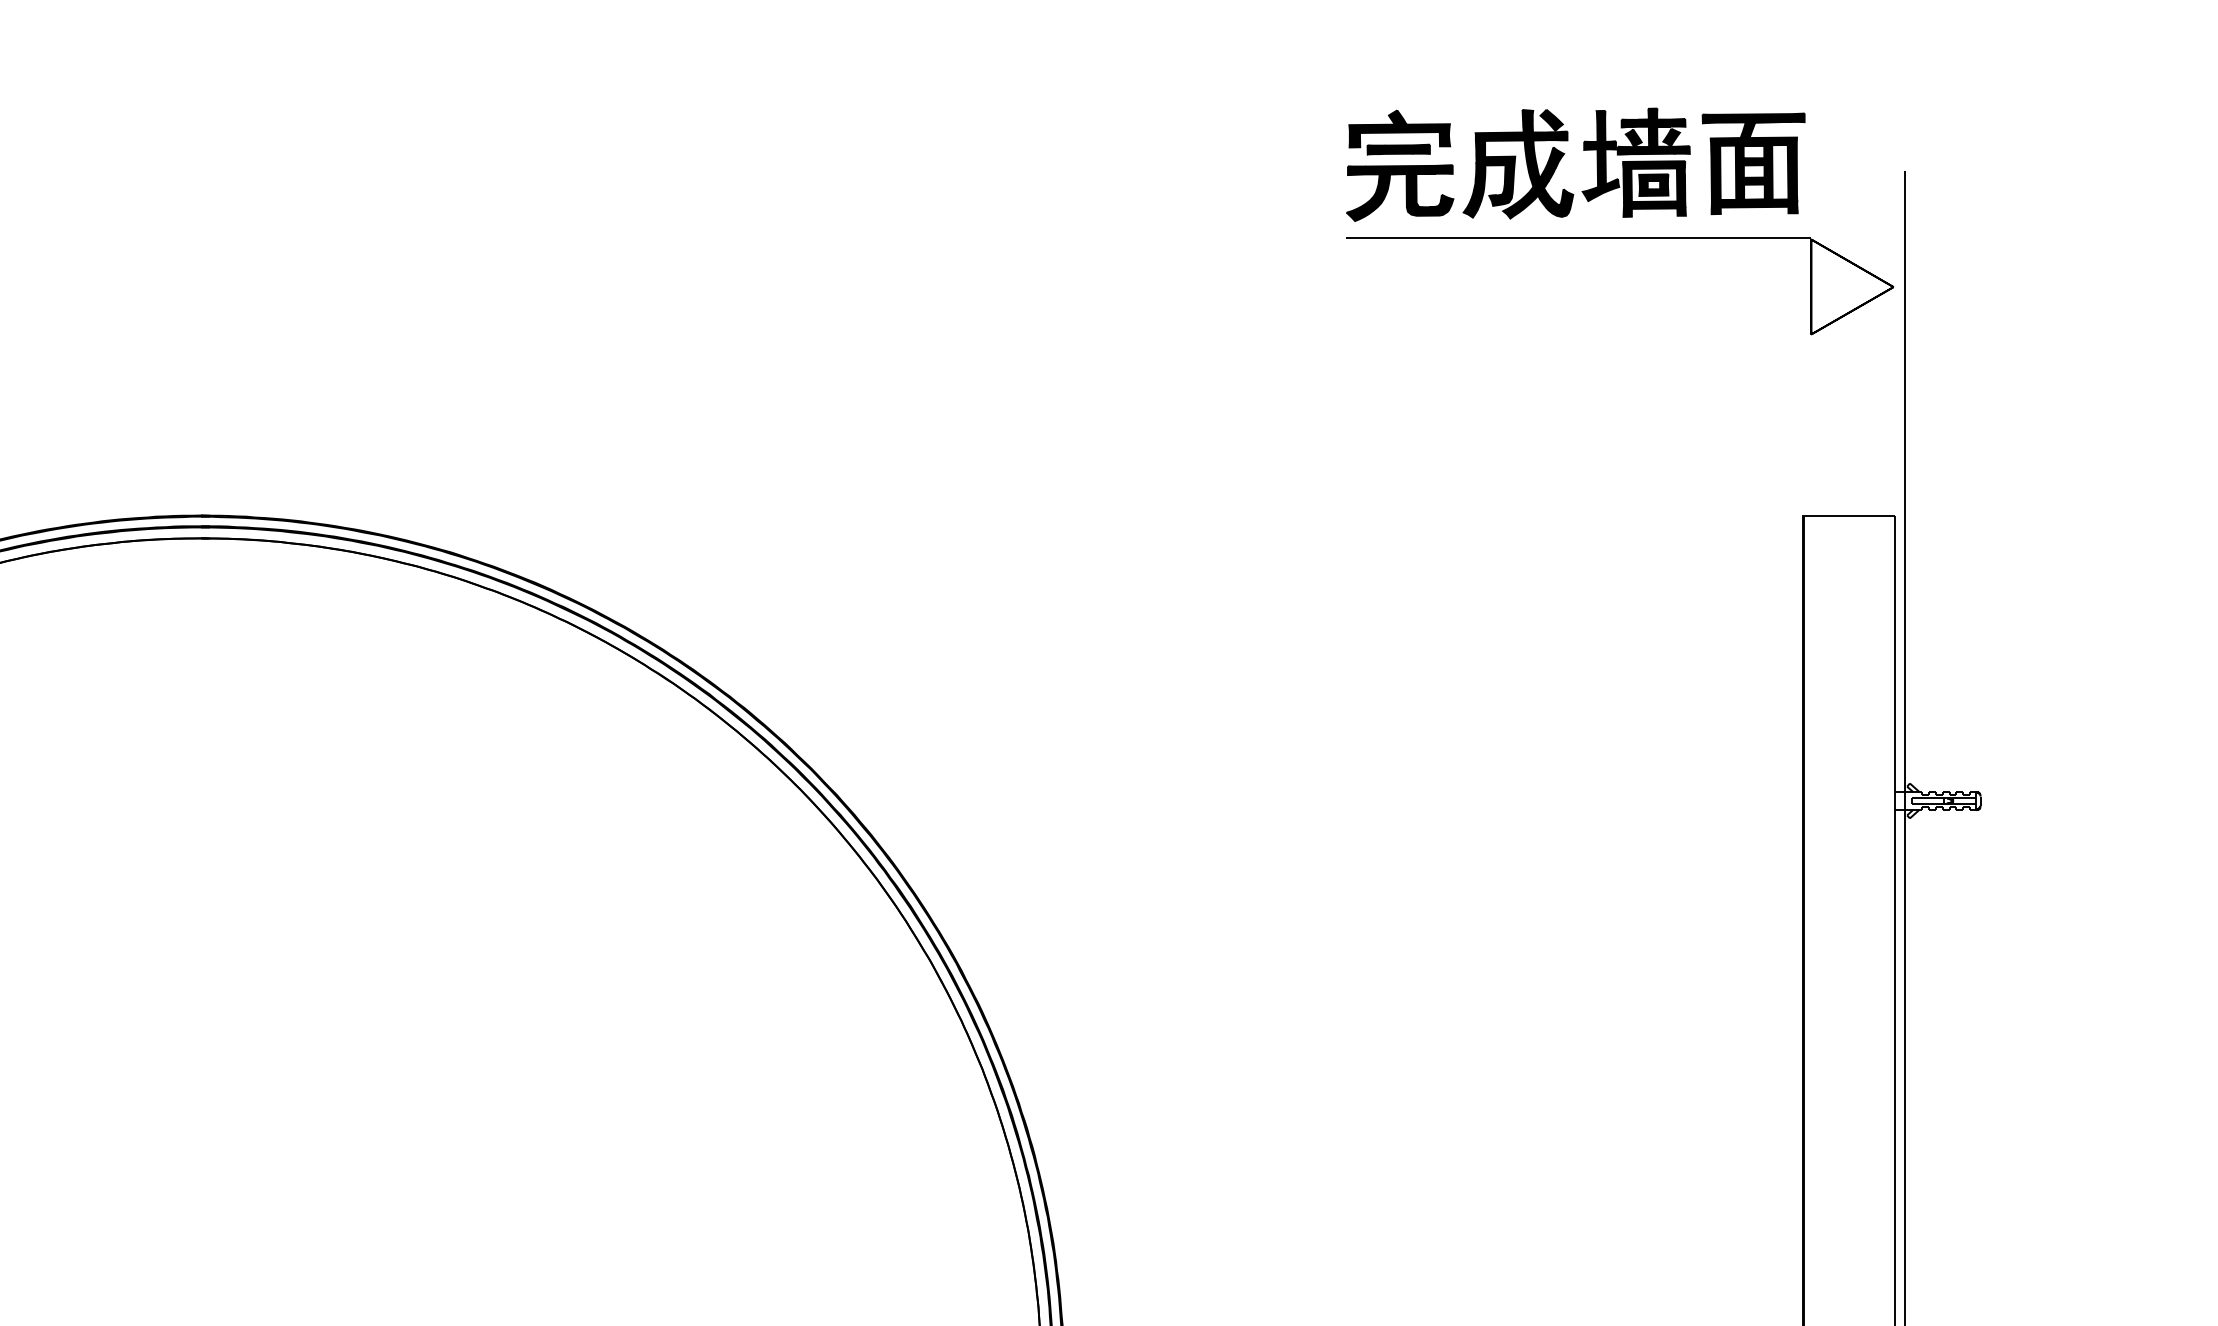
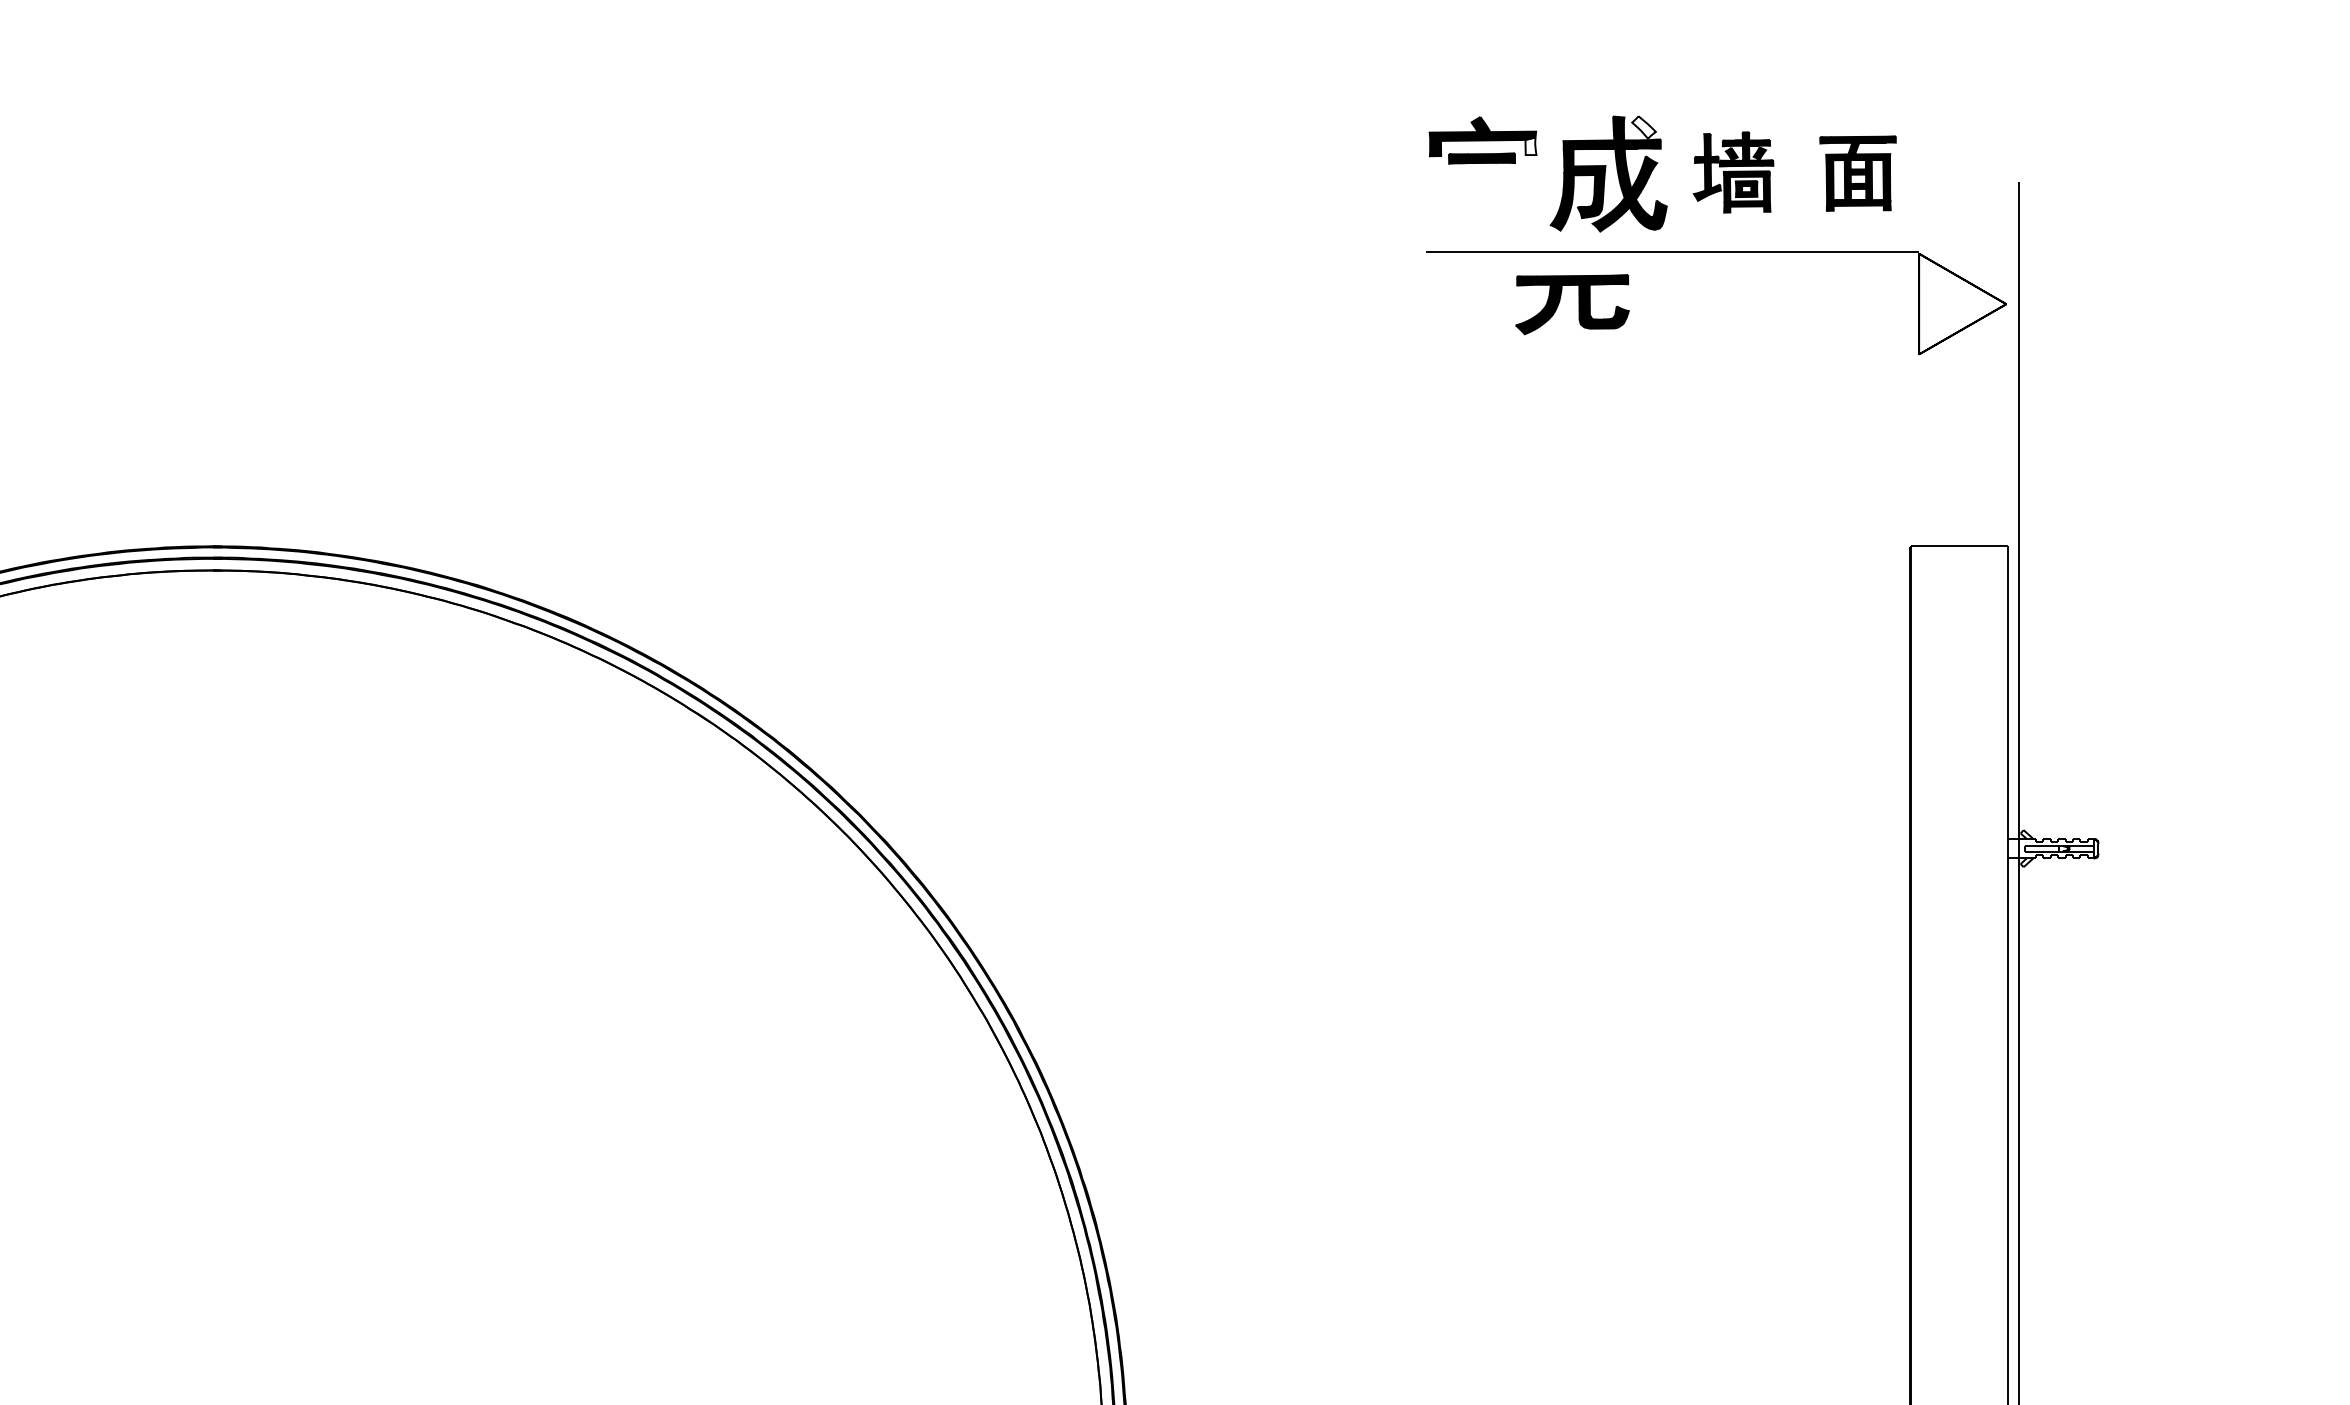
fill: (1551, 120) -> (1643, 127), removed
fill: (1444, 138) -> (1530, 146), removed
part: (1636, 162) -> (1733, 172), size x0.7
part: (1753, 163) -> (1857, 173), size x0.7
part: (1400, 192) -> (1572, 304), moved

